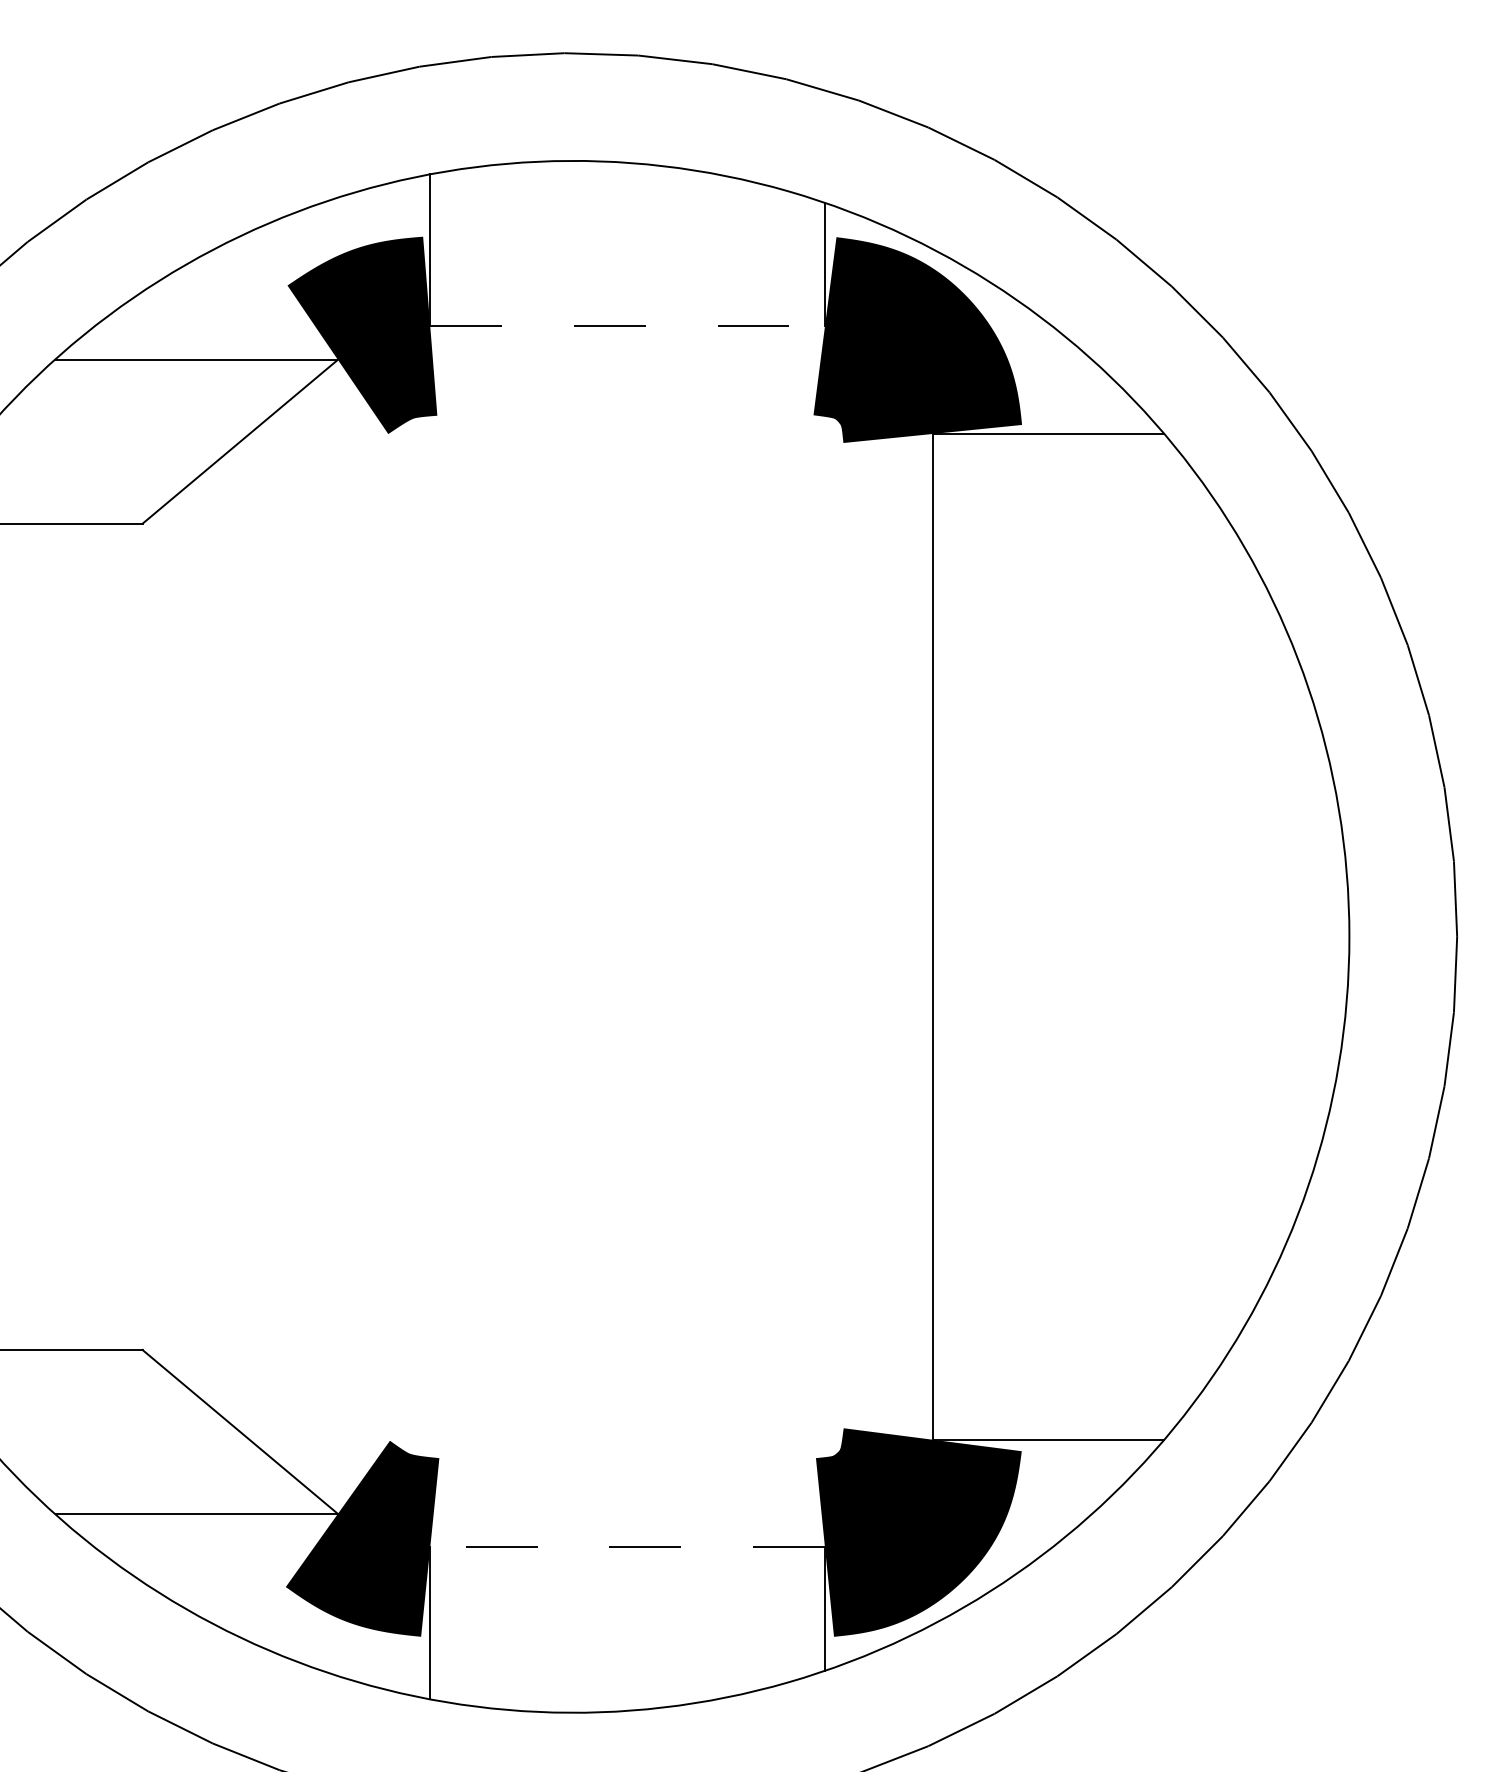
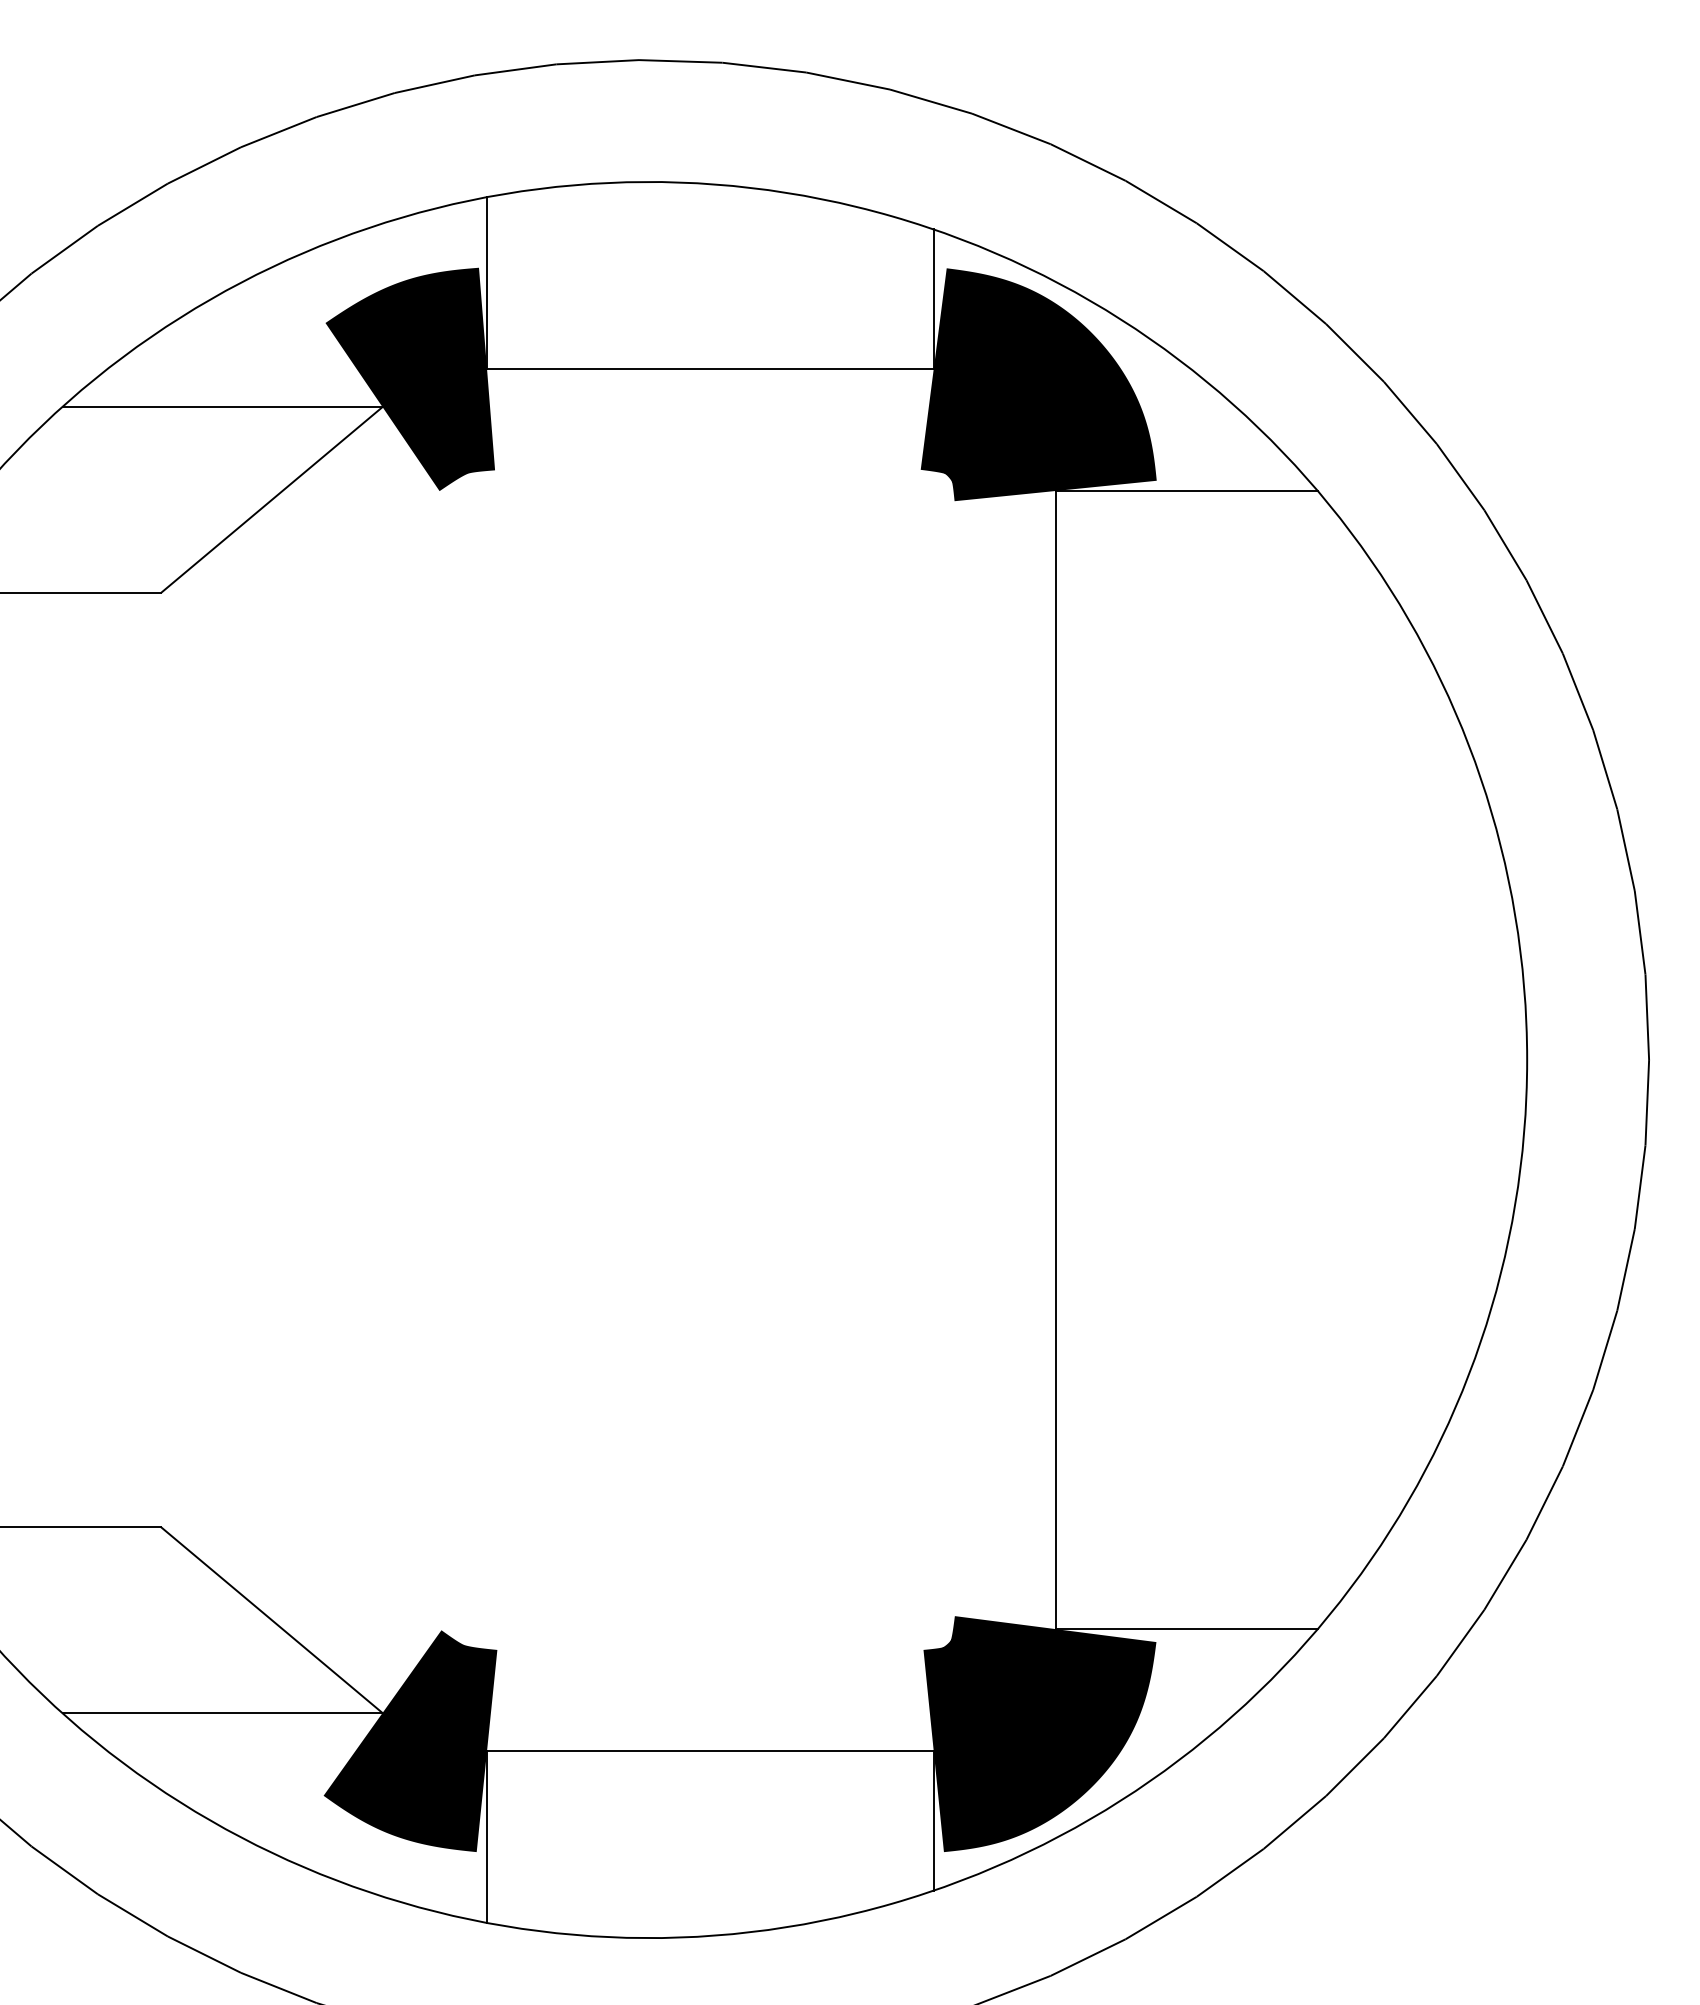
line: (627, 326) -> (710, 369), dashed -> solid
line: (626, 1547) -> (709, 1751), dashed -> solid

